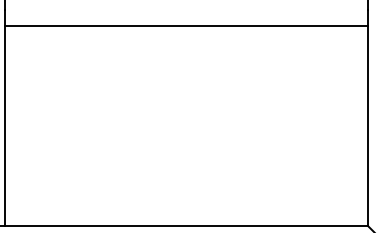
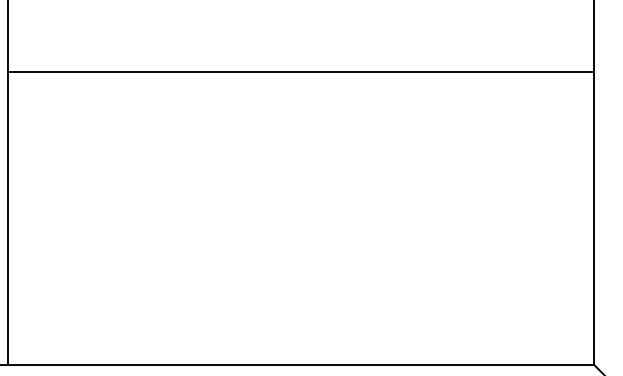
line: (186, 25) -> (301, 71), moved

